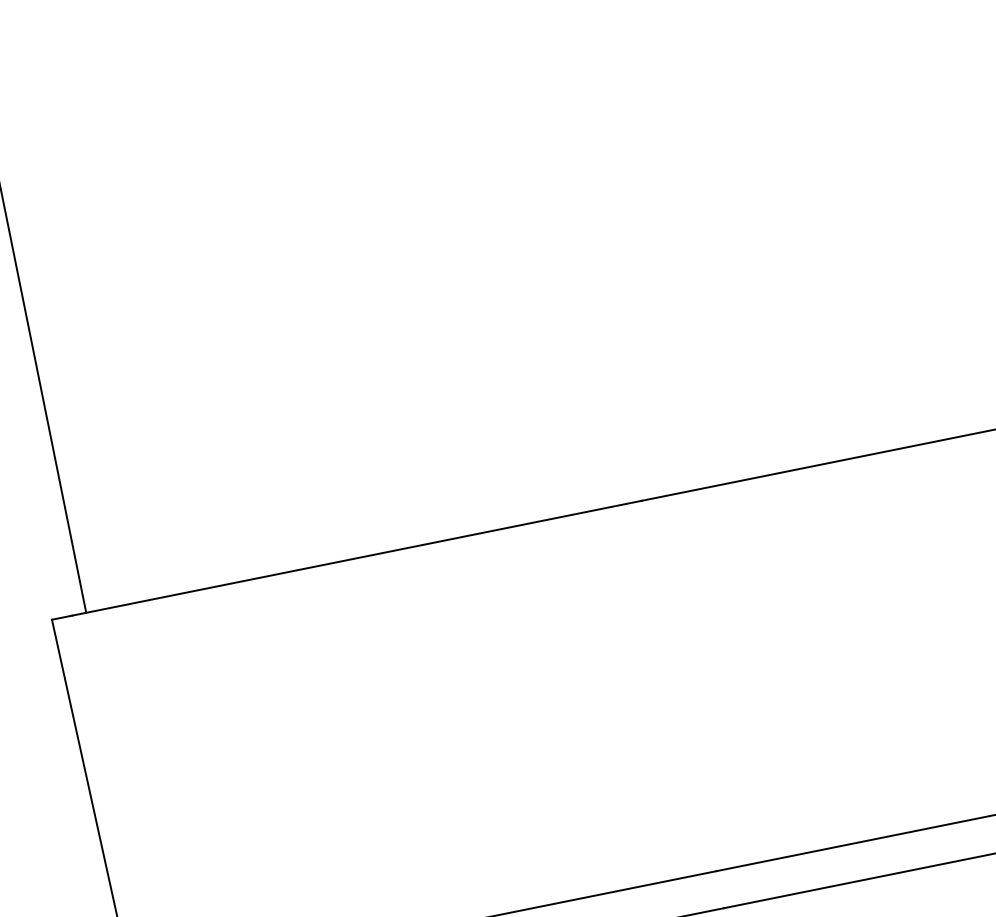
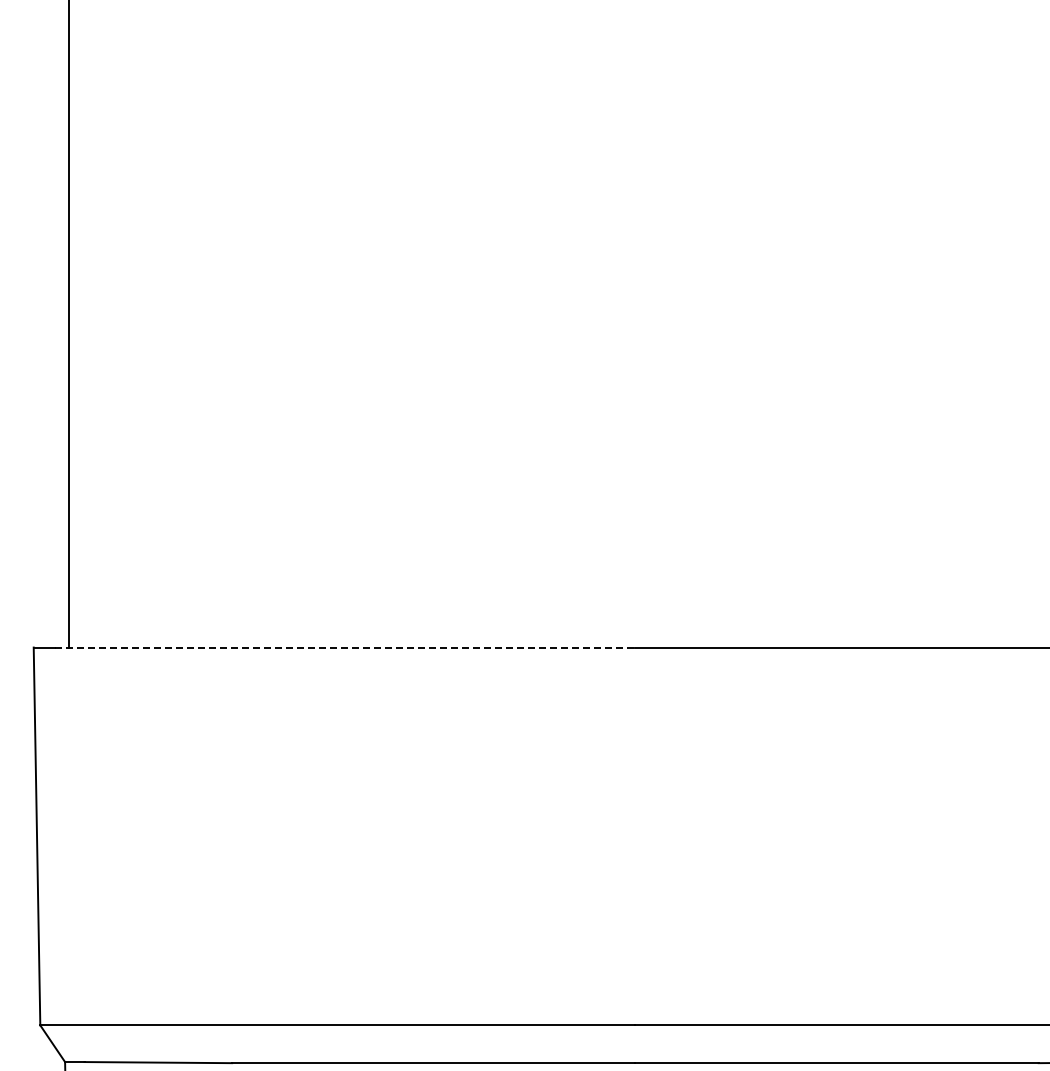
line: (357, 558) -> (345, 647), solid -> dashed

